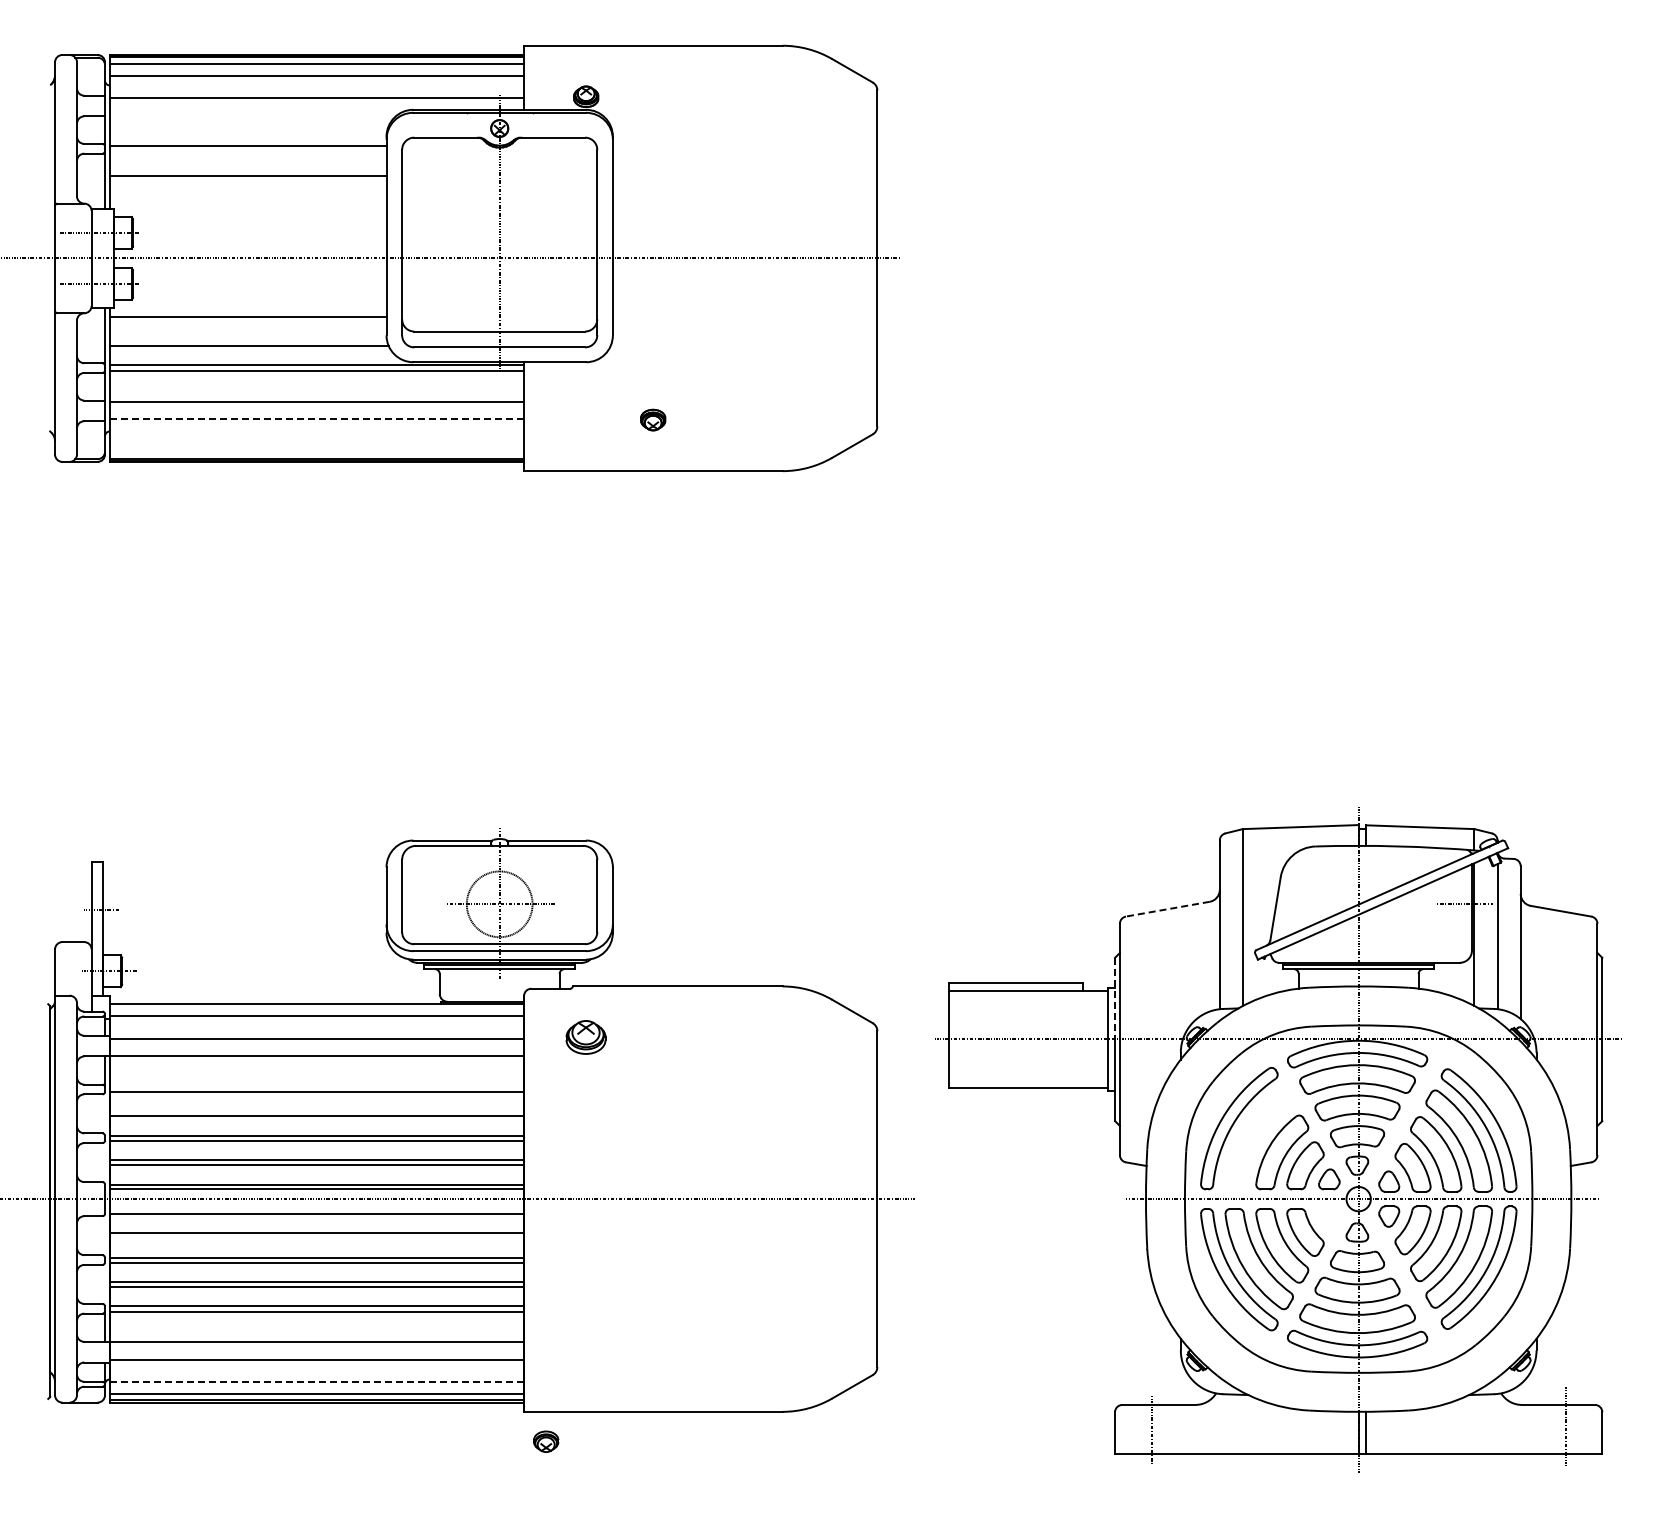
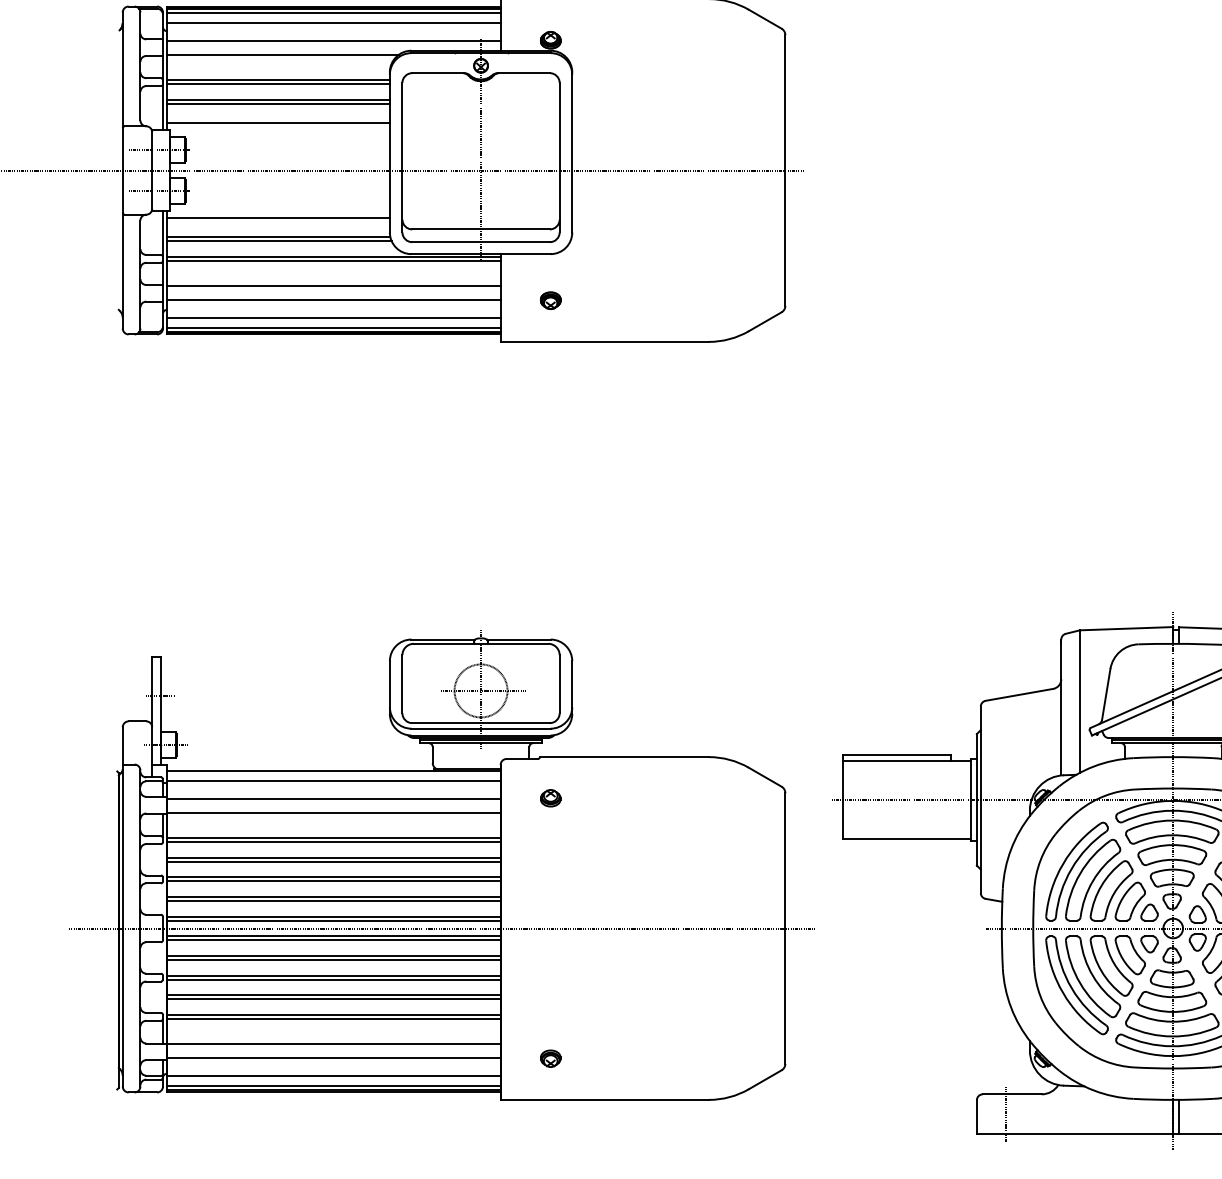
line: (253, 115) -> (282, 55), added
line: (247, 151) -> (277, 84), added
line: (247, 170) -> (277, 99), added
line: (247, 199) -> (277, 122), added
line: (248, 341) -> (278, 237), added
line: (317, 418) -> (334, 299), dashed -> solid
part: (653, 419) -> (550, 300), moved
line: (316, 441) -> (333, 318), added
line: (316, 453) -> (333, 327), added
line: (1167, 909) -> (1019, 695), dashed -> solid
line: (1115, 998) -> (977, 766), dashed -> solid
part: (586, 1037) -> (550, 798), size x0.62
line: (316, 1086) -> (333, 837), added
line: (316, 1111) -> (333, 857), added
part: (1258, 1139) -> (1092, 880), added
line: (316, 1209) -> (333, 936), added
part: (1329, 1218) -> (1149, 944), added
line: (316, 1238) -> (333, 960), added
line: (317, 1381) -> (334, 1075), dashed -> solid
part: (546, 1441) -> (550, 1058), moved

